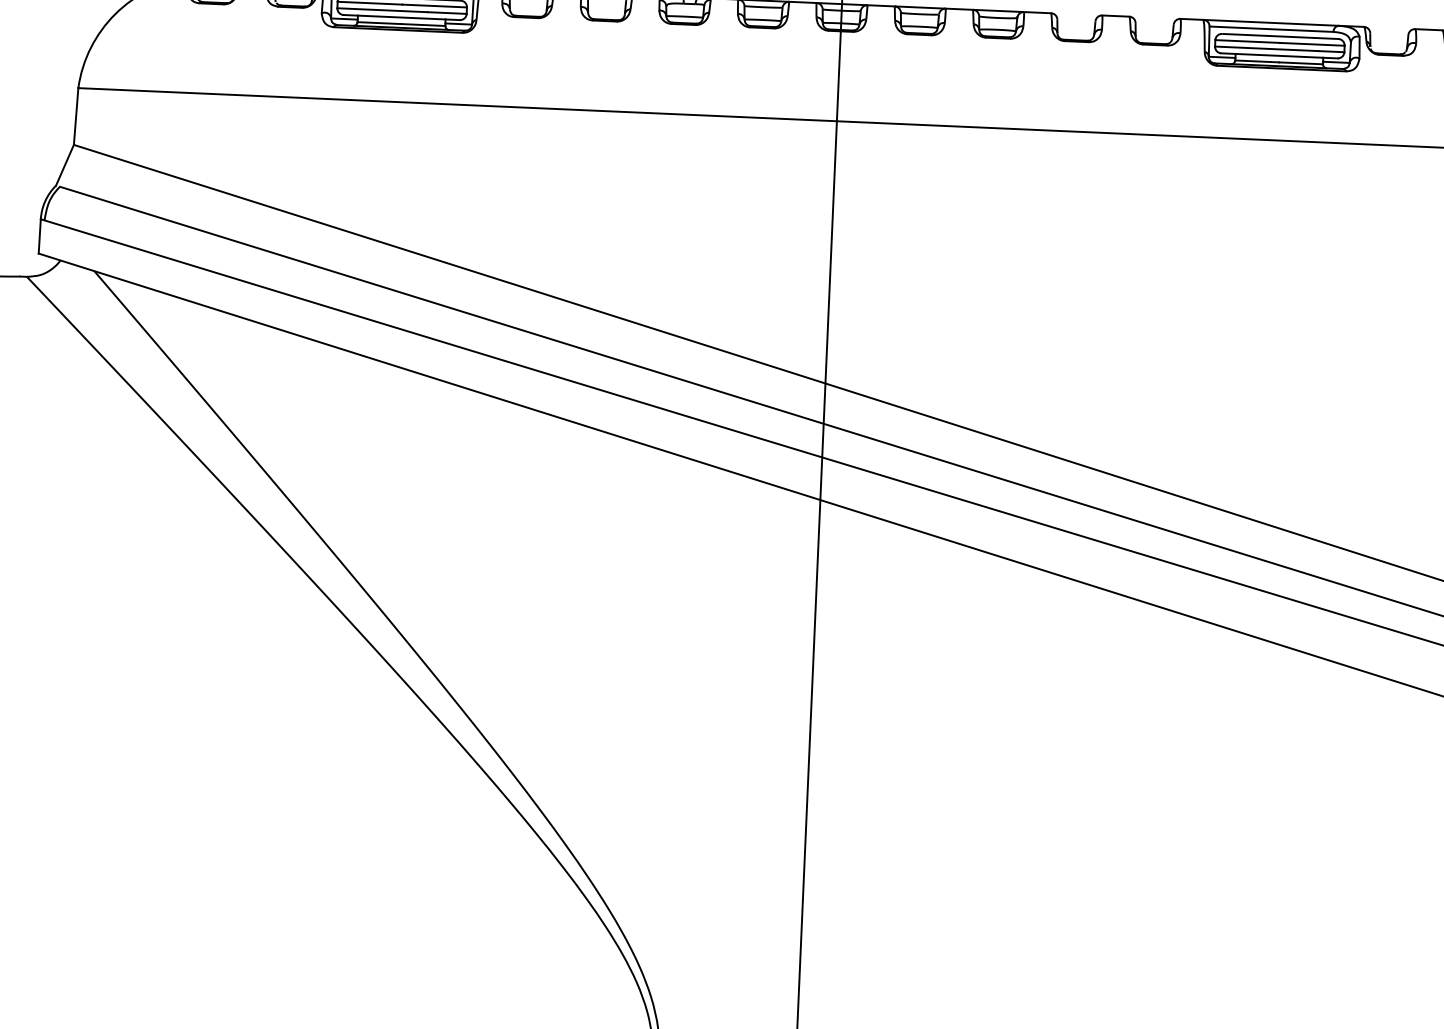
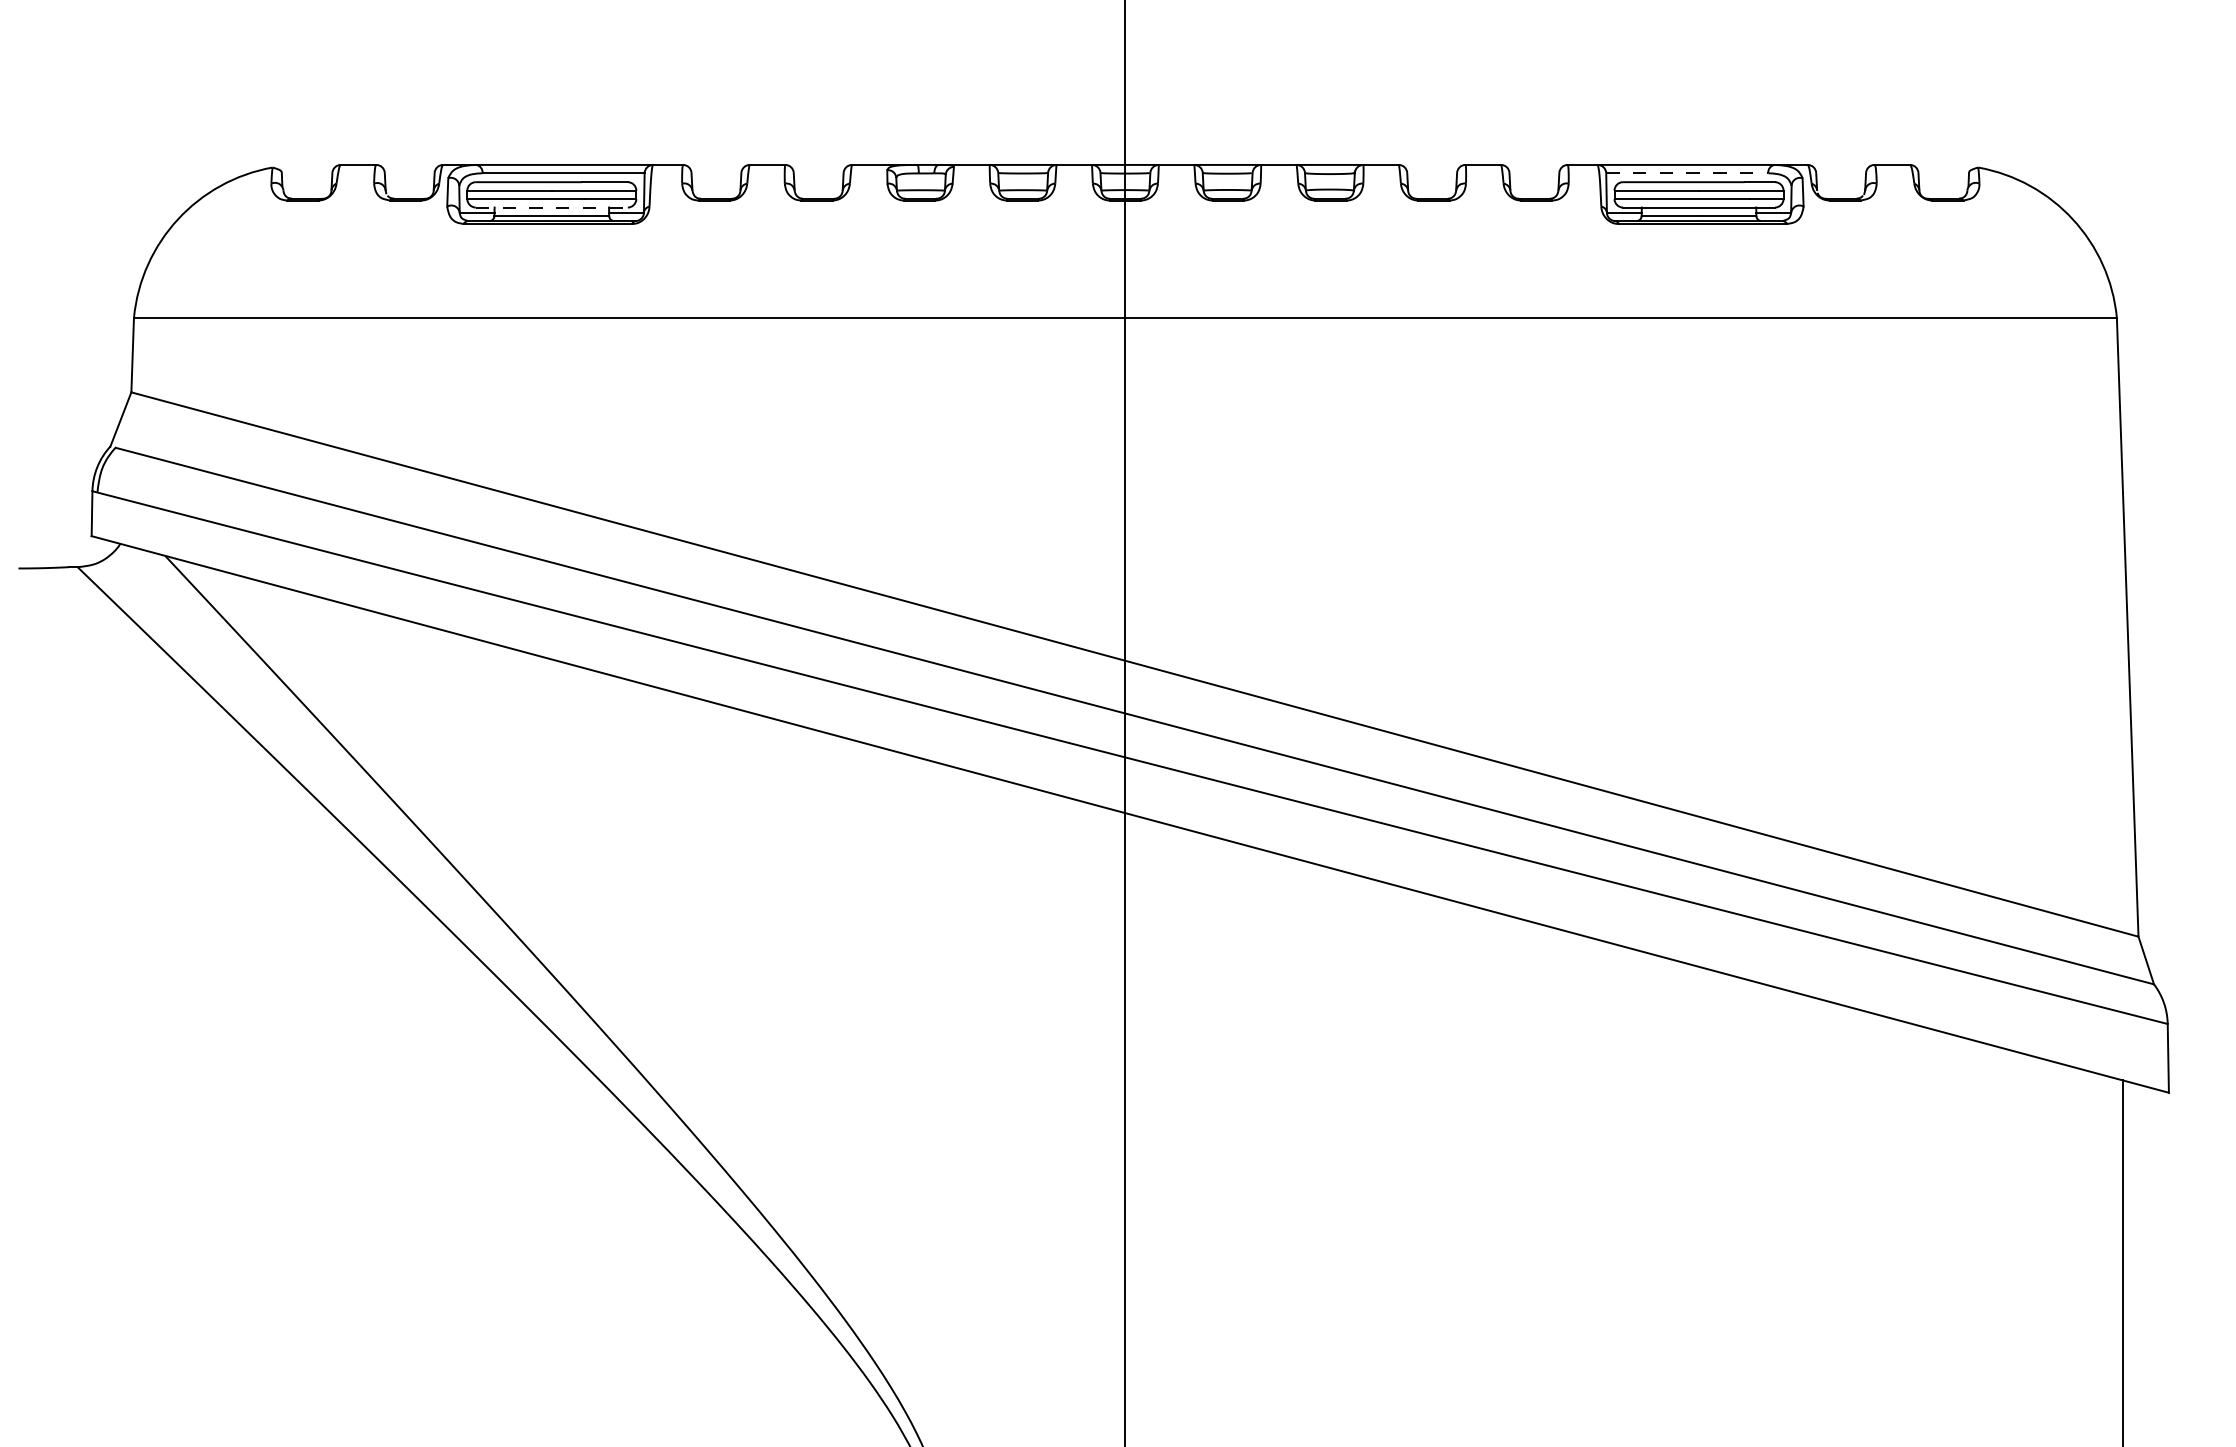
line: (402, 17) -> (552, 207), solid -> dashed
line: (1271, 29) -> (1687, 173), solid -> dashed

